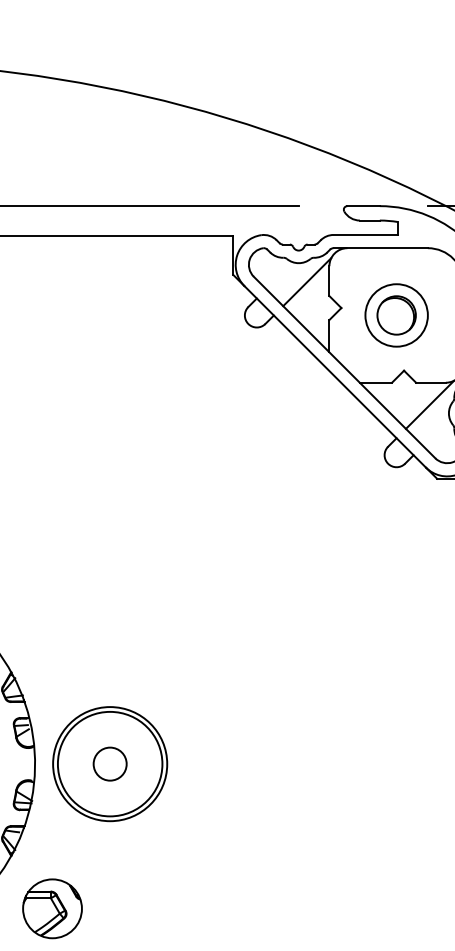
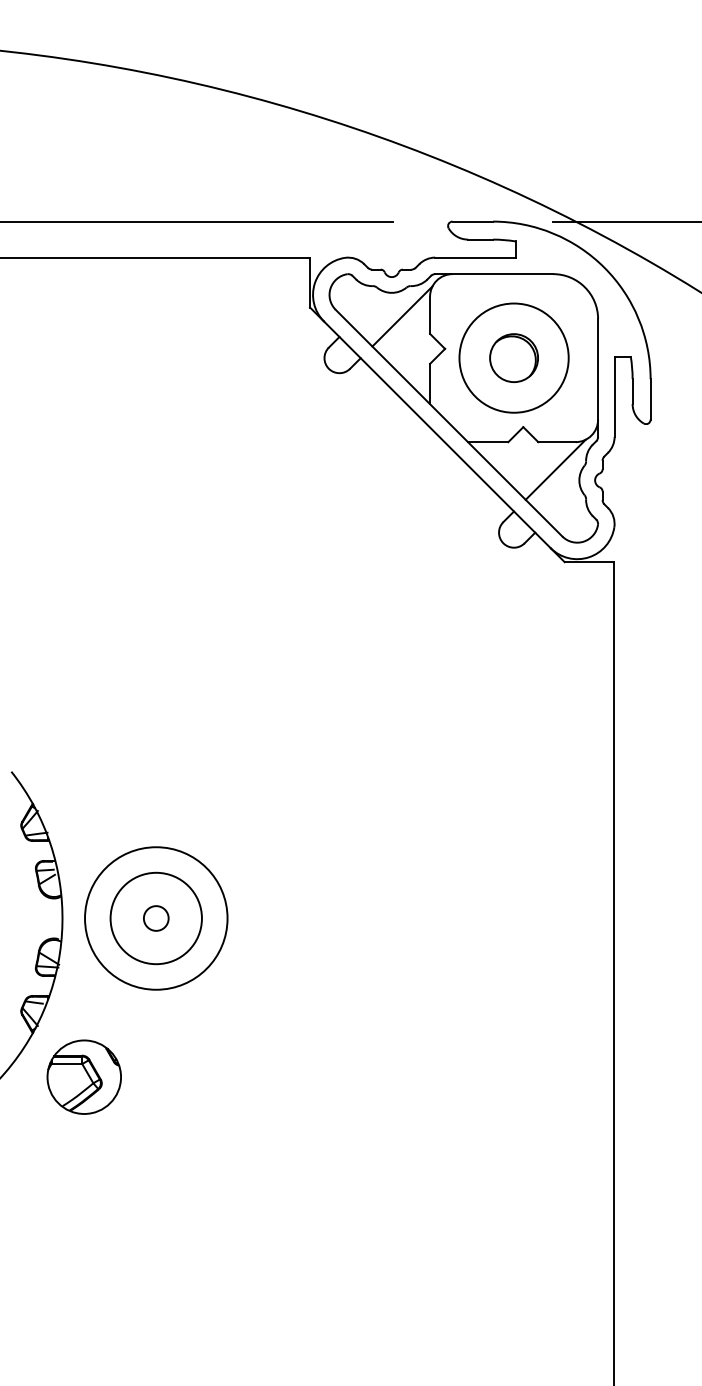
circle: (397, 315) -> (514, 358), size x1.4
circle: (109, 764) -> (155, 918), size x0.6
circle: (110, 764) -> (156, 918), size x0.7
part: (51, 908) -> (83, 1076), moved

